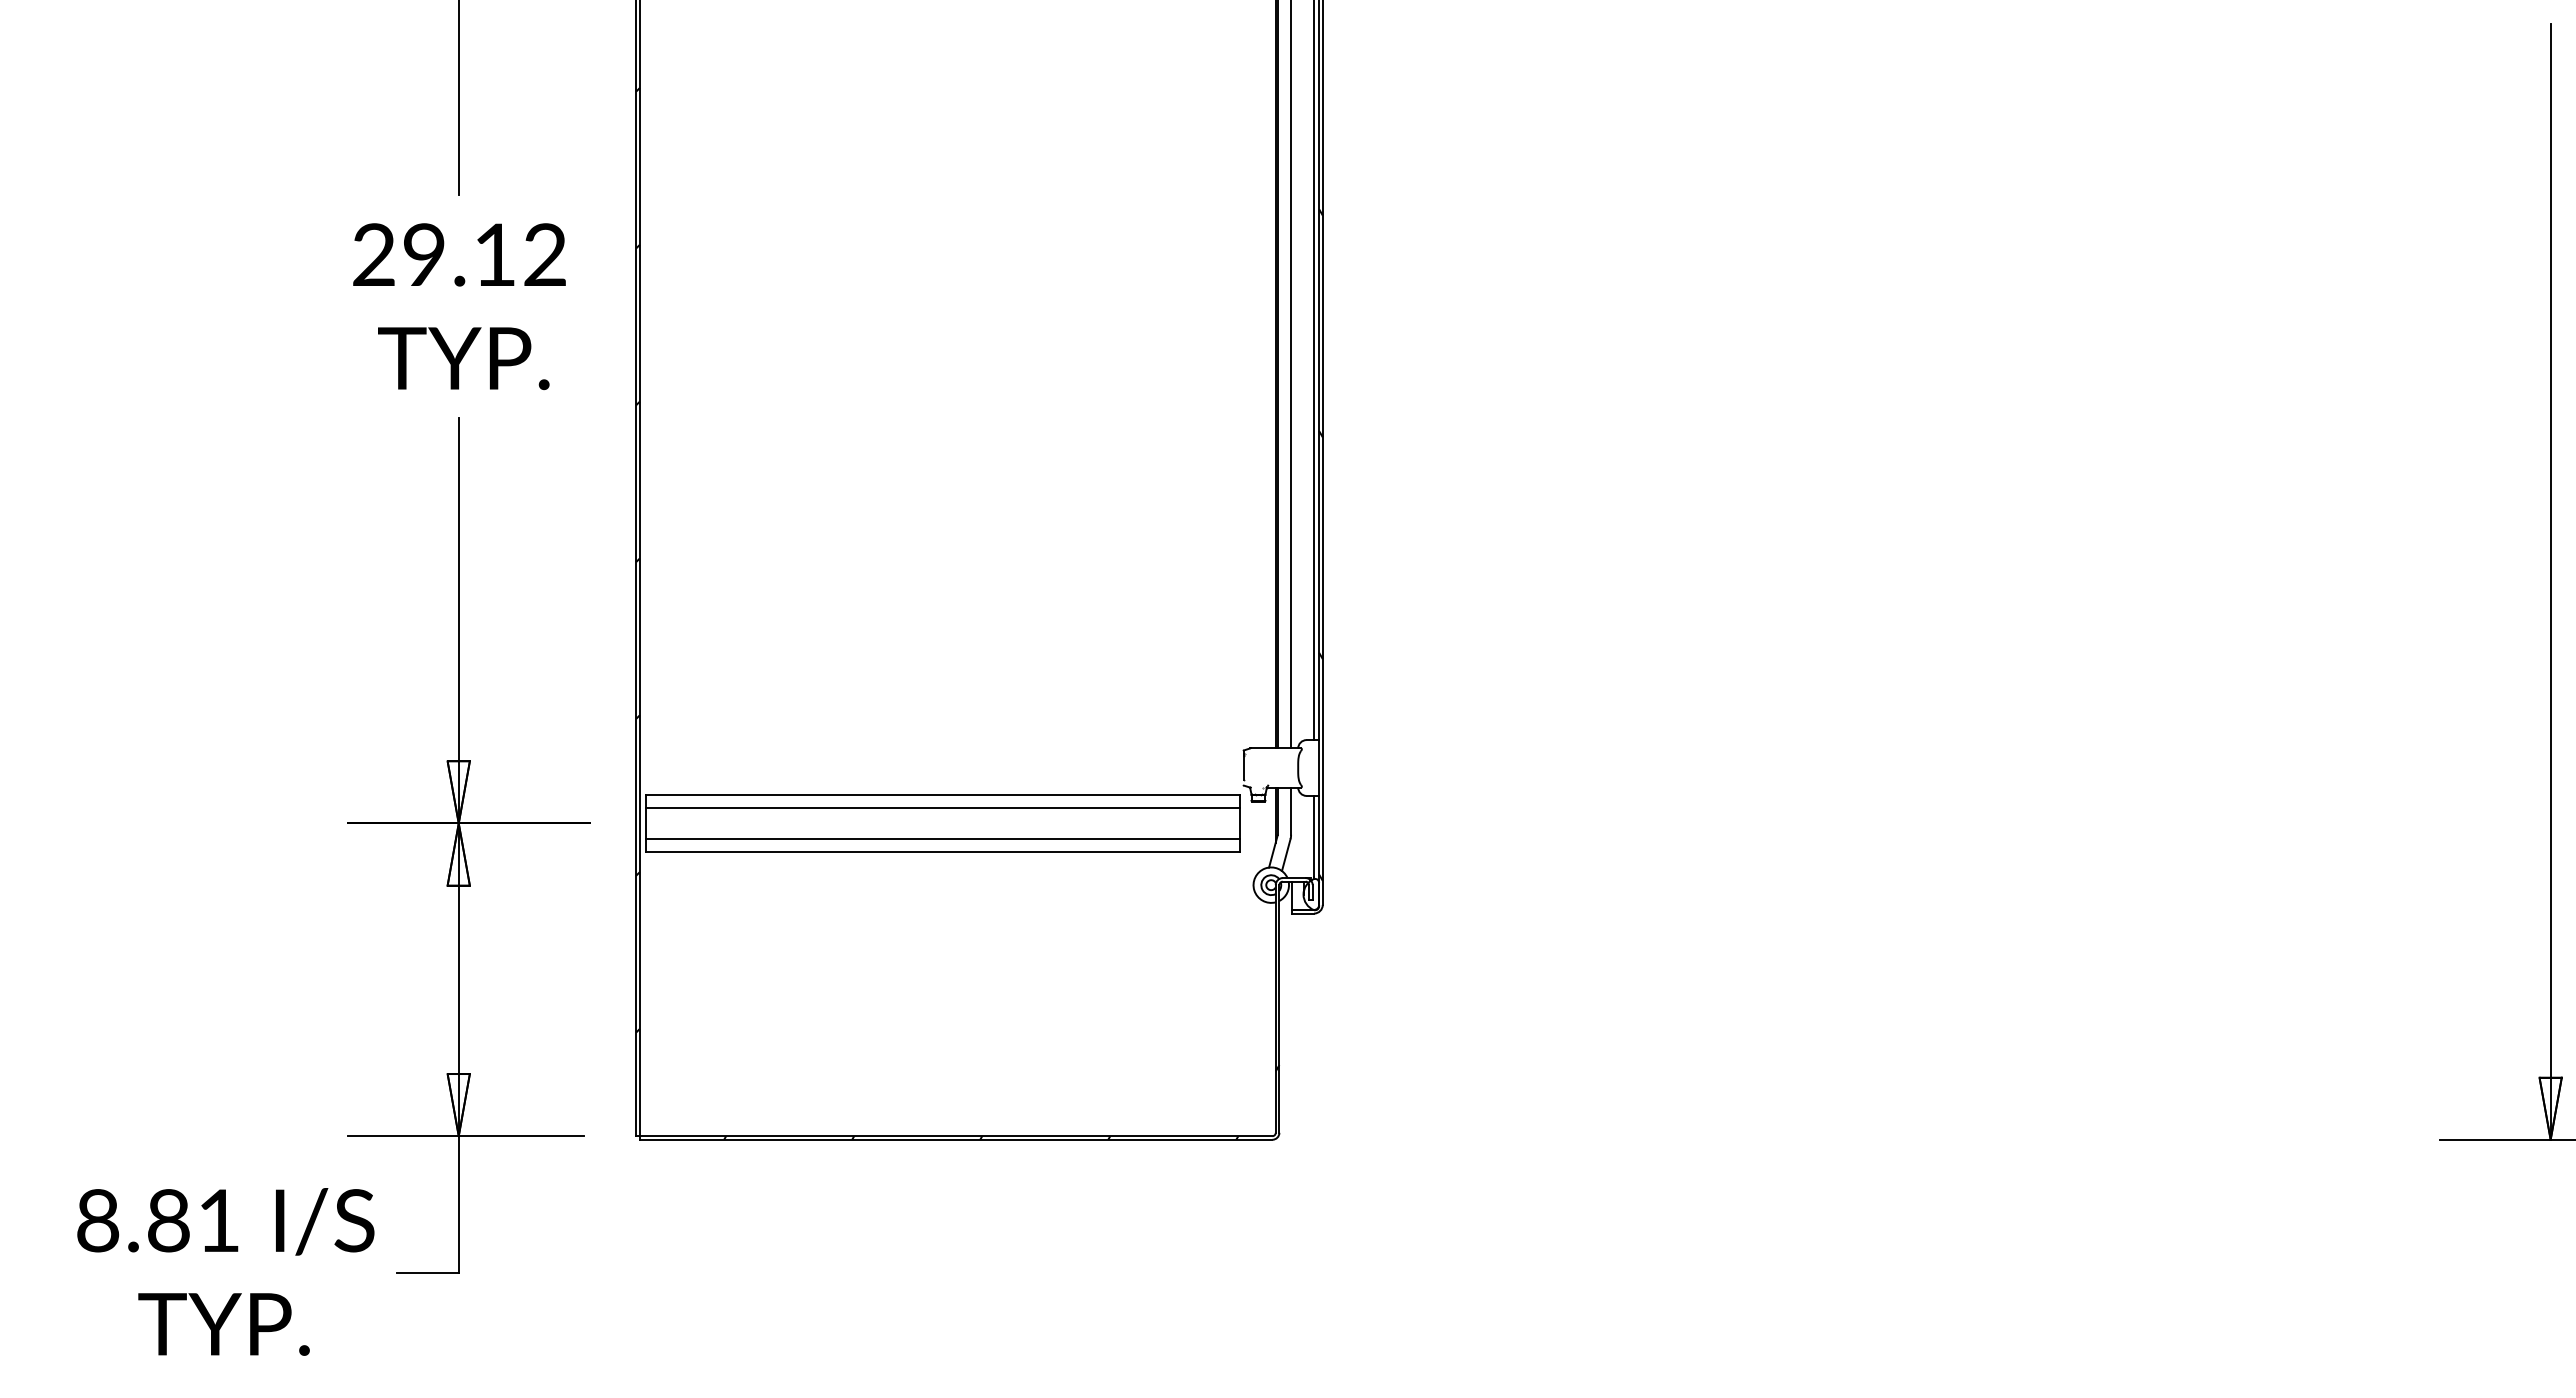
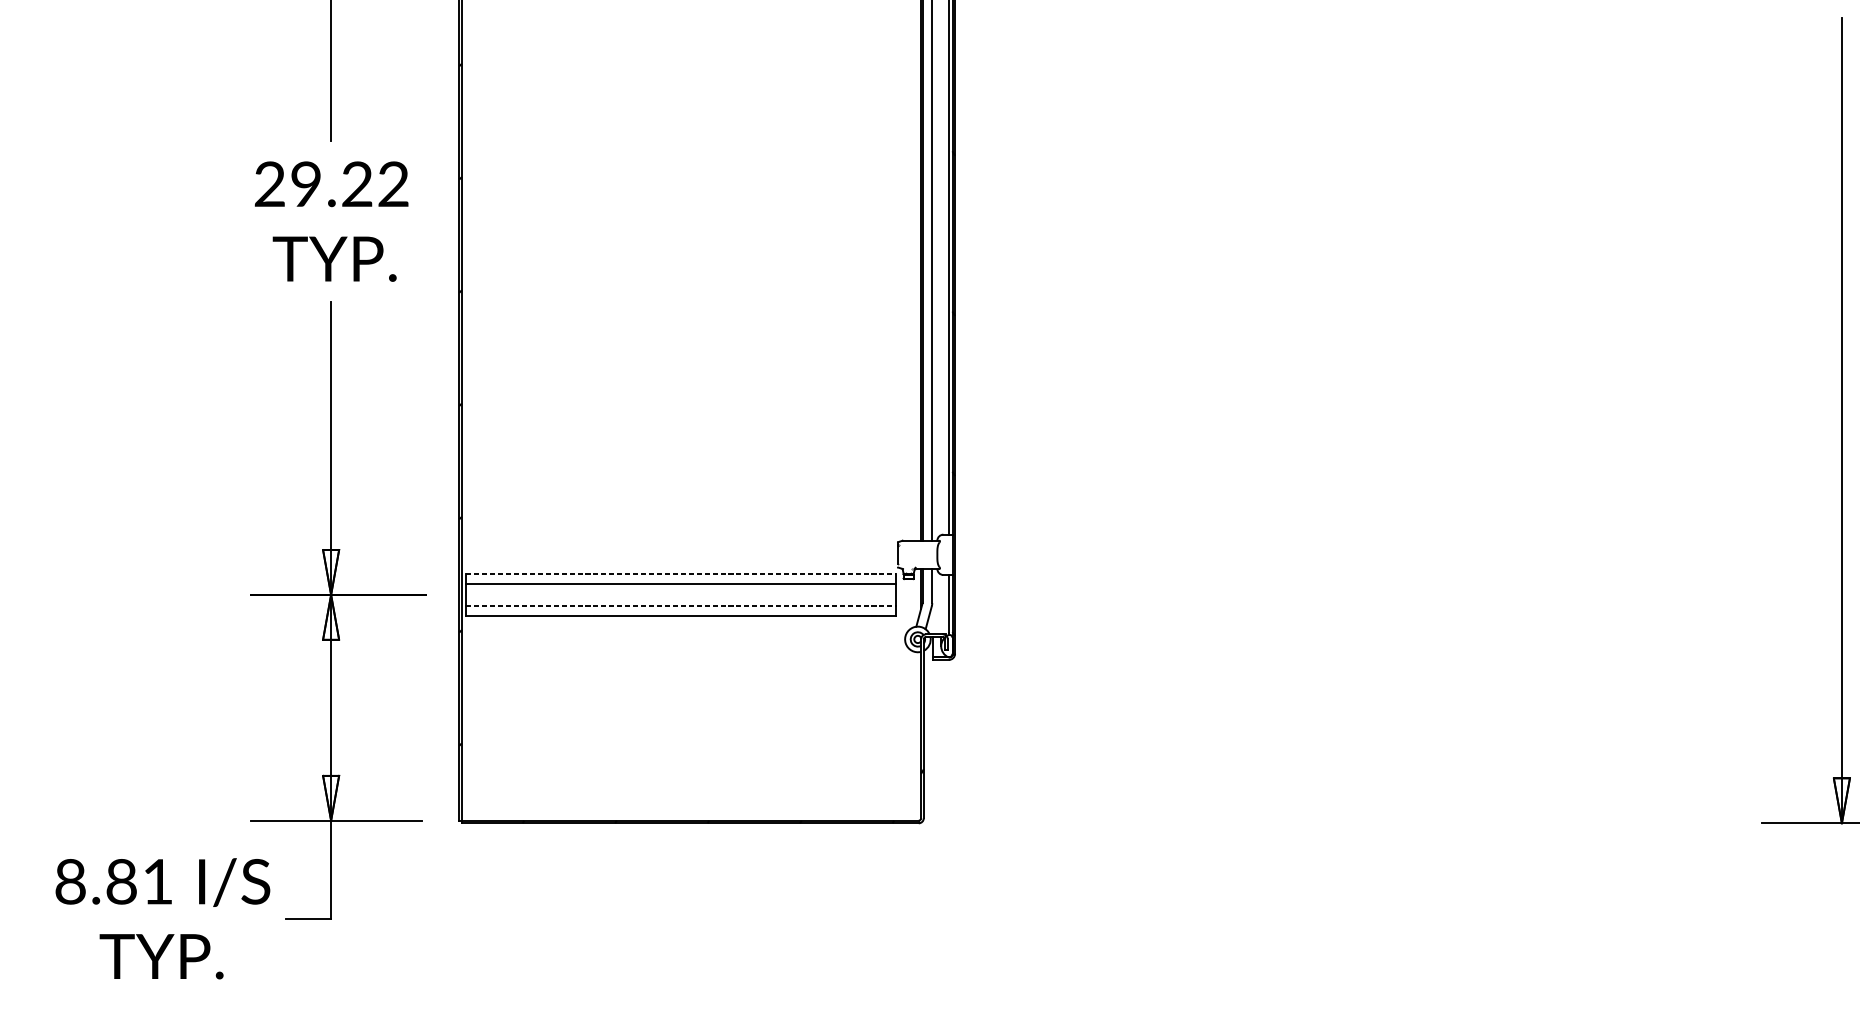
text: (494, 254) -> (356, 183), 29.12 -> 29.22
line: (943, 794) -> (681, 573), solid -> dashed
line: (943, 838) -> (681, 605), solid -> dashed

